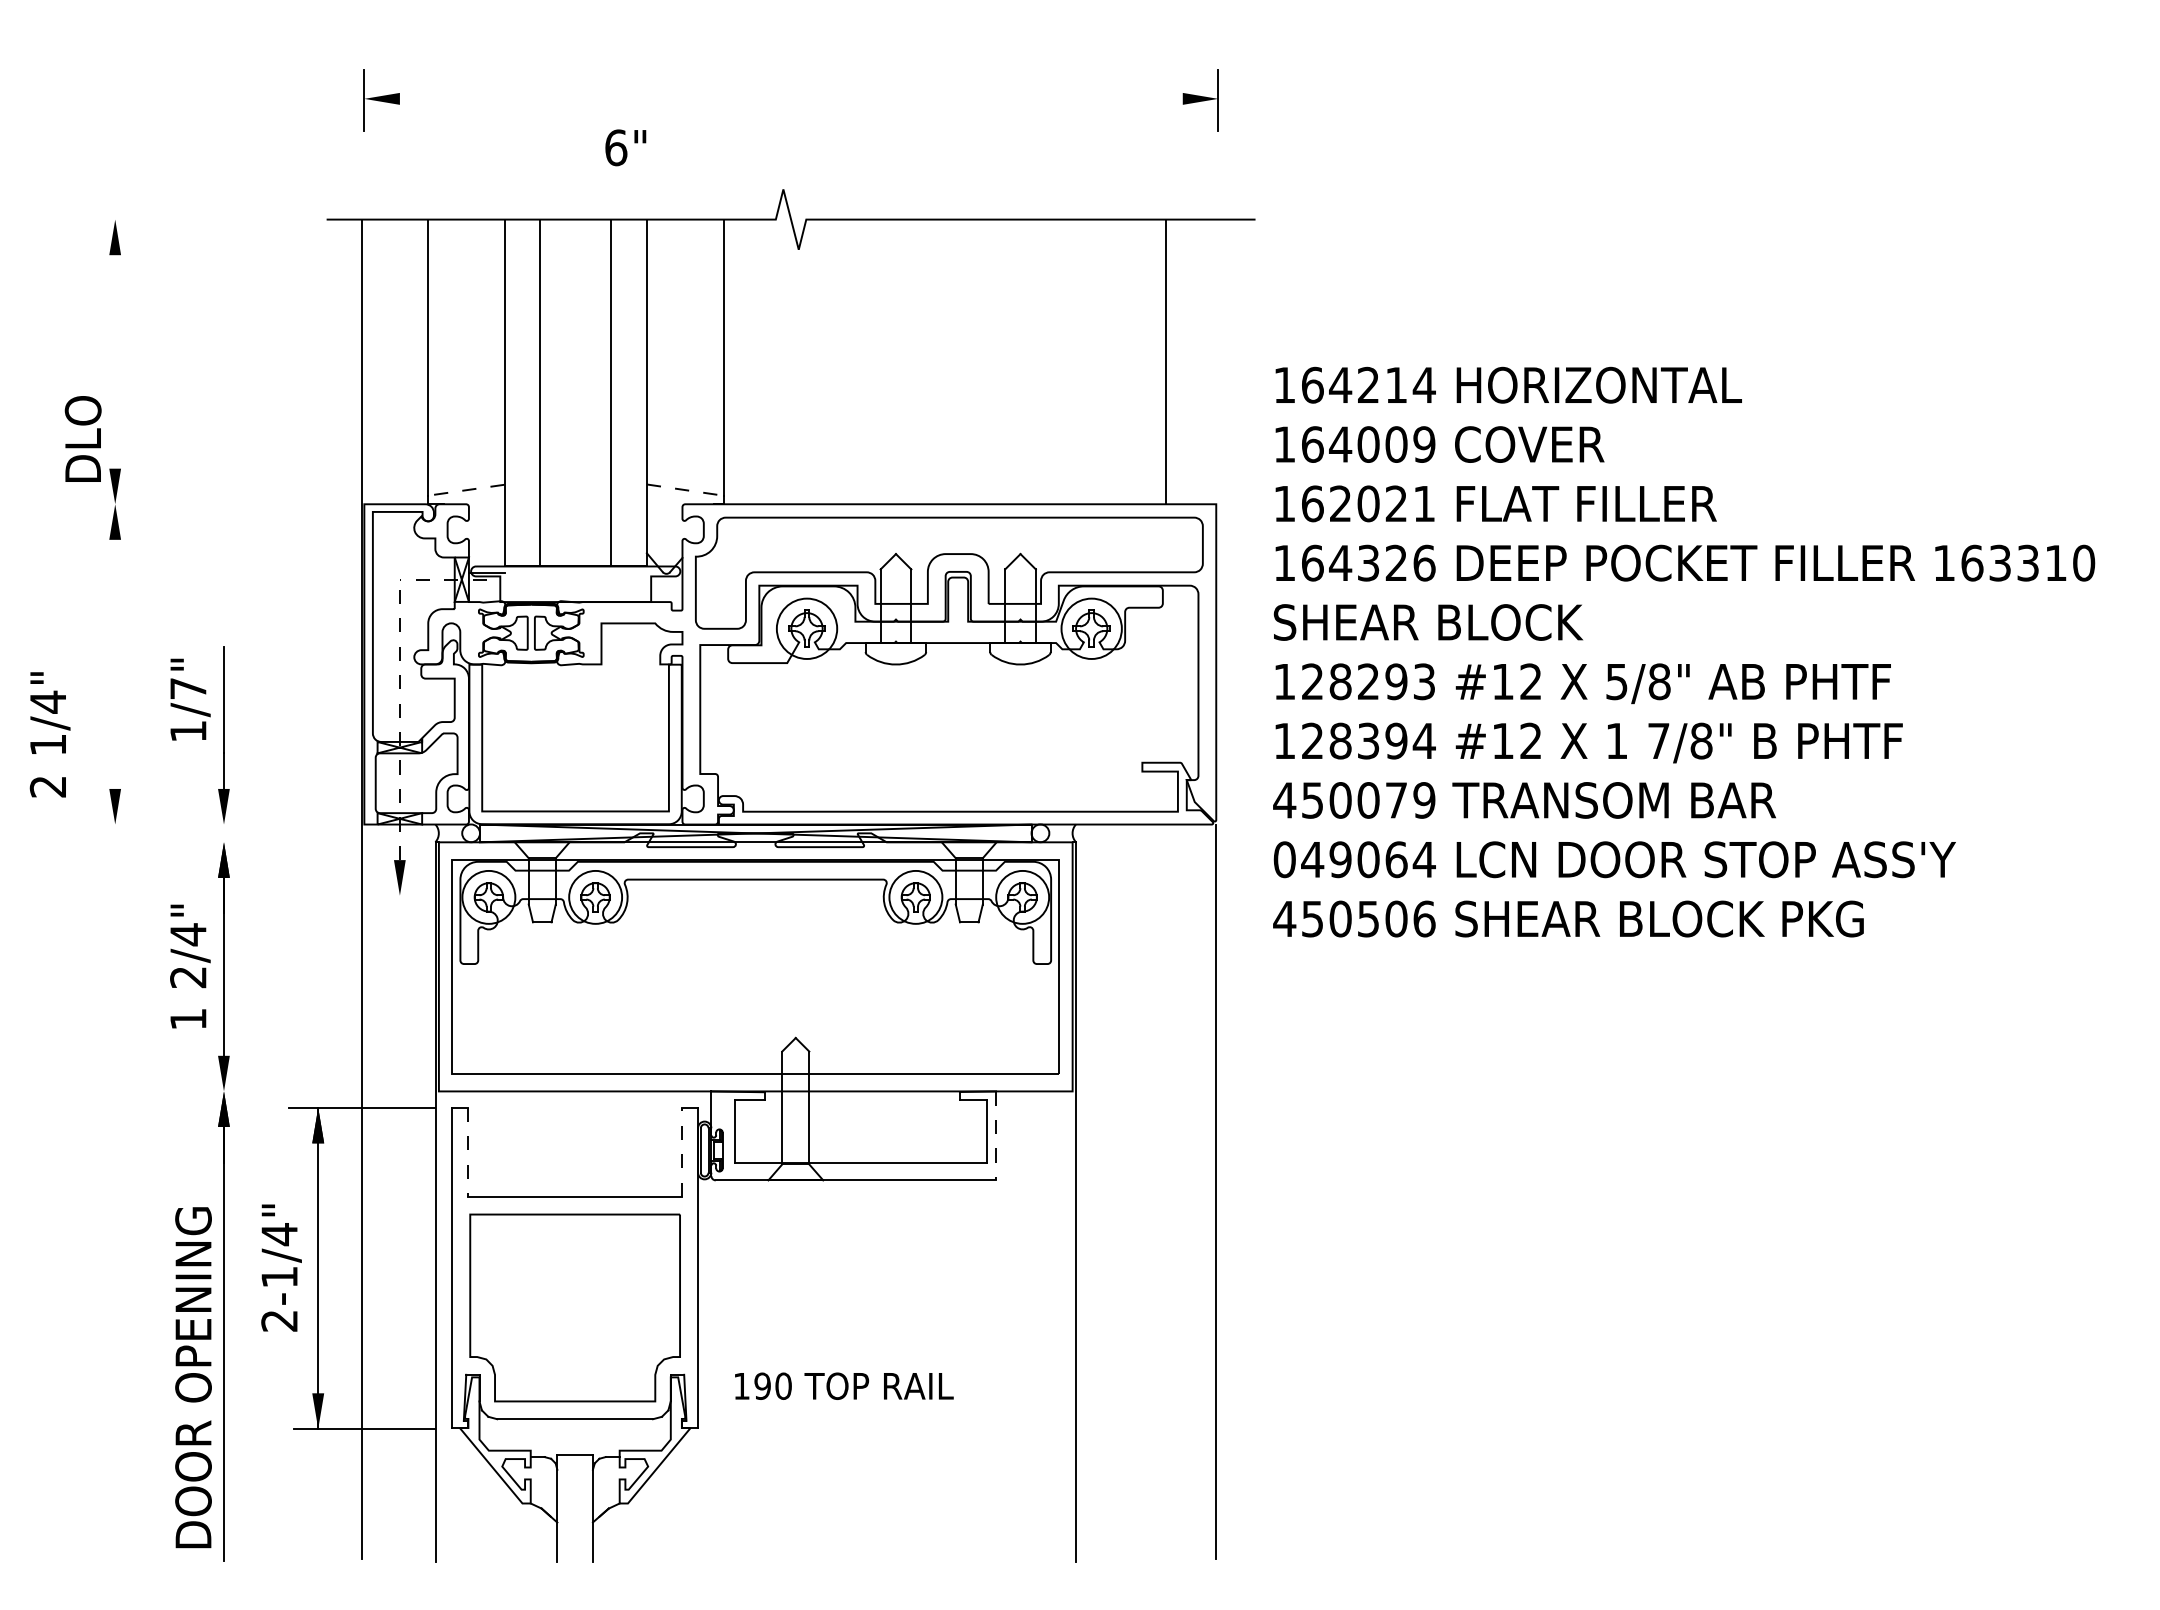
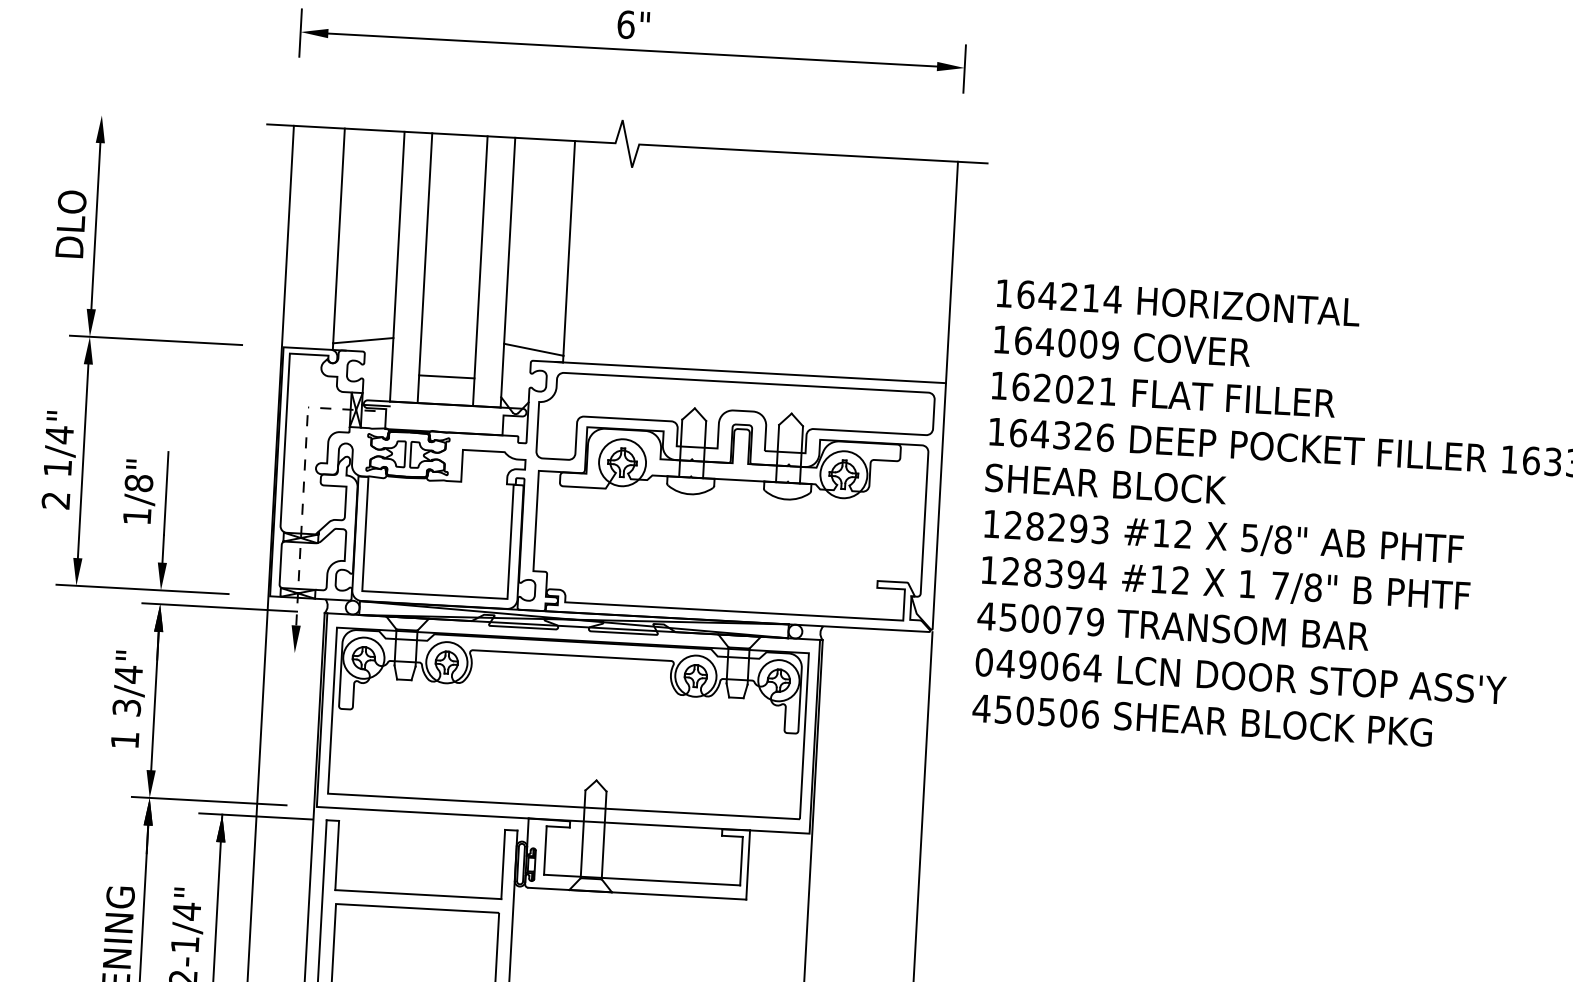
line: (790, 98) -> (632, 49), added
text: (625, 147) -> (633, 24), moved
line: (115, 361) -> (96, 225), added
line: (1166, 361) -> (952, 272), moved
text: (82, 438) -> (70, 223), moved
line: (466, 490) -> (363, 340), dashed -> solid
line: (685, 490) -> (533, 350), dashed -> solid
line: (199, 504) -> (155, 340), added
line: (575, 530) -> (446, 376), added
line: (115, 663) -> (83, 460), added
text: (188, 688) -> (139, 483), 1/7" -> 1/8"
text: (49, 734) -> (59, 460), moved
line: (199, 824) -> (141, 589), added
line: (300, 842) -> (219, 607), added
text: (188, 977) -> (126, 707), 2/4" -> 3/4"
line: (300, 1091) -> (209, 801), added
line: (996, 1136) -> (748, 865), dashed -> solid
line: (681, 1151) -> (502, 863), dashed -> solid
line: (468, 1152) -> (337, 855), dashed -> solid

